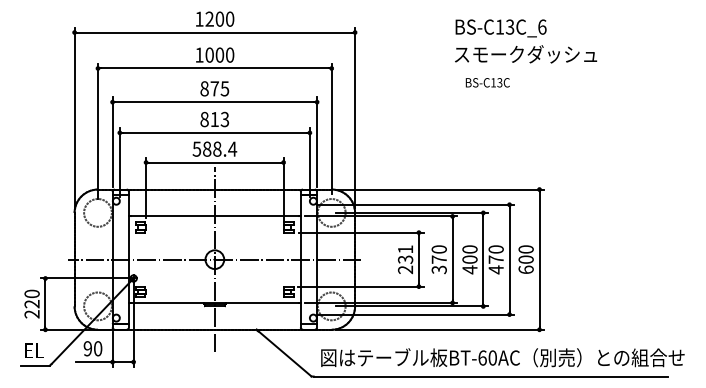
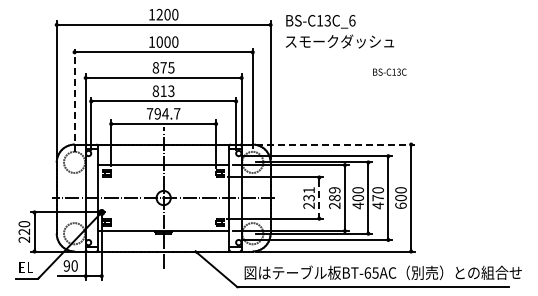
text: (525, 41) -> (339, 31), moved
text: (487, 81) -> (389, 71), moved
line: (97, 130) -> (74, 99), solid -> dashed
text: (214, 148) -> (163, 113), 588.4 -> 794.7
line: (441, 189) -> (336, 144), solid -> dashed
text: (438, 258) -> (334, 197), 370 -> 289
line: (419, 260) -> (319, 198), solid -> dashed
text: (492, 357) -> (375, 272), BT-60AC -> BT-65AC

